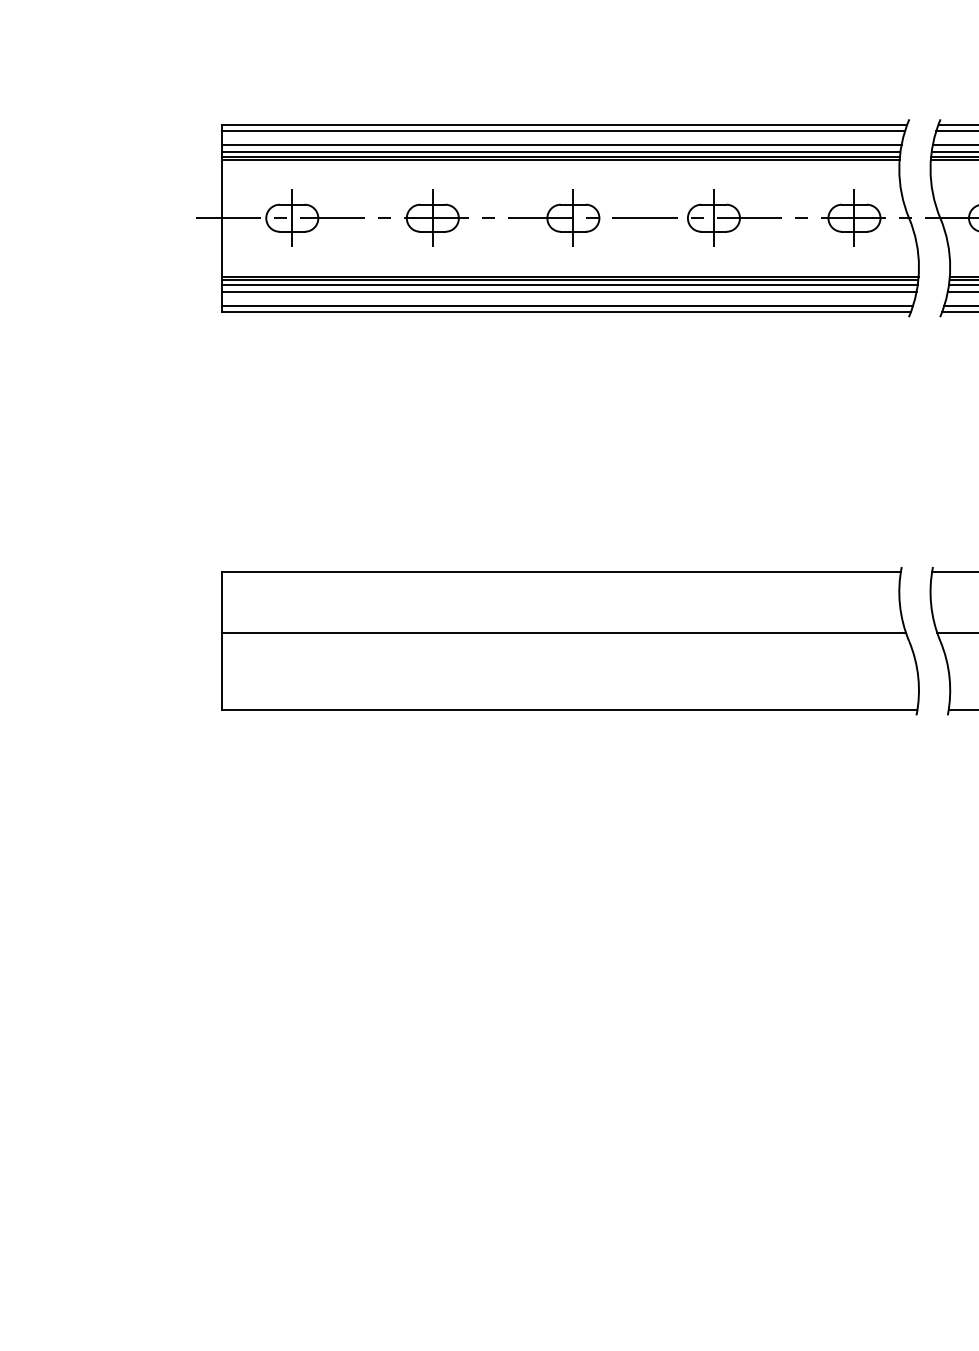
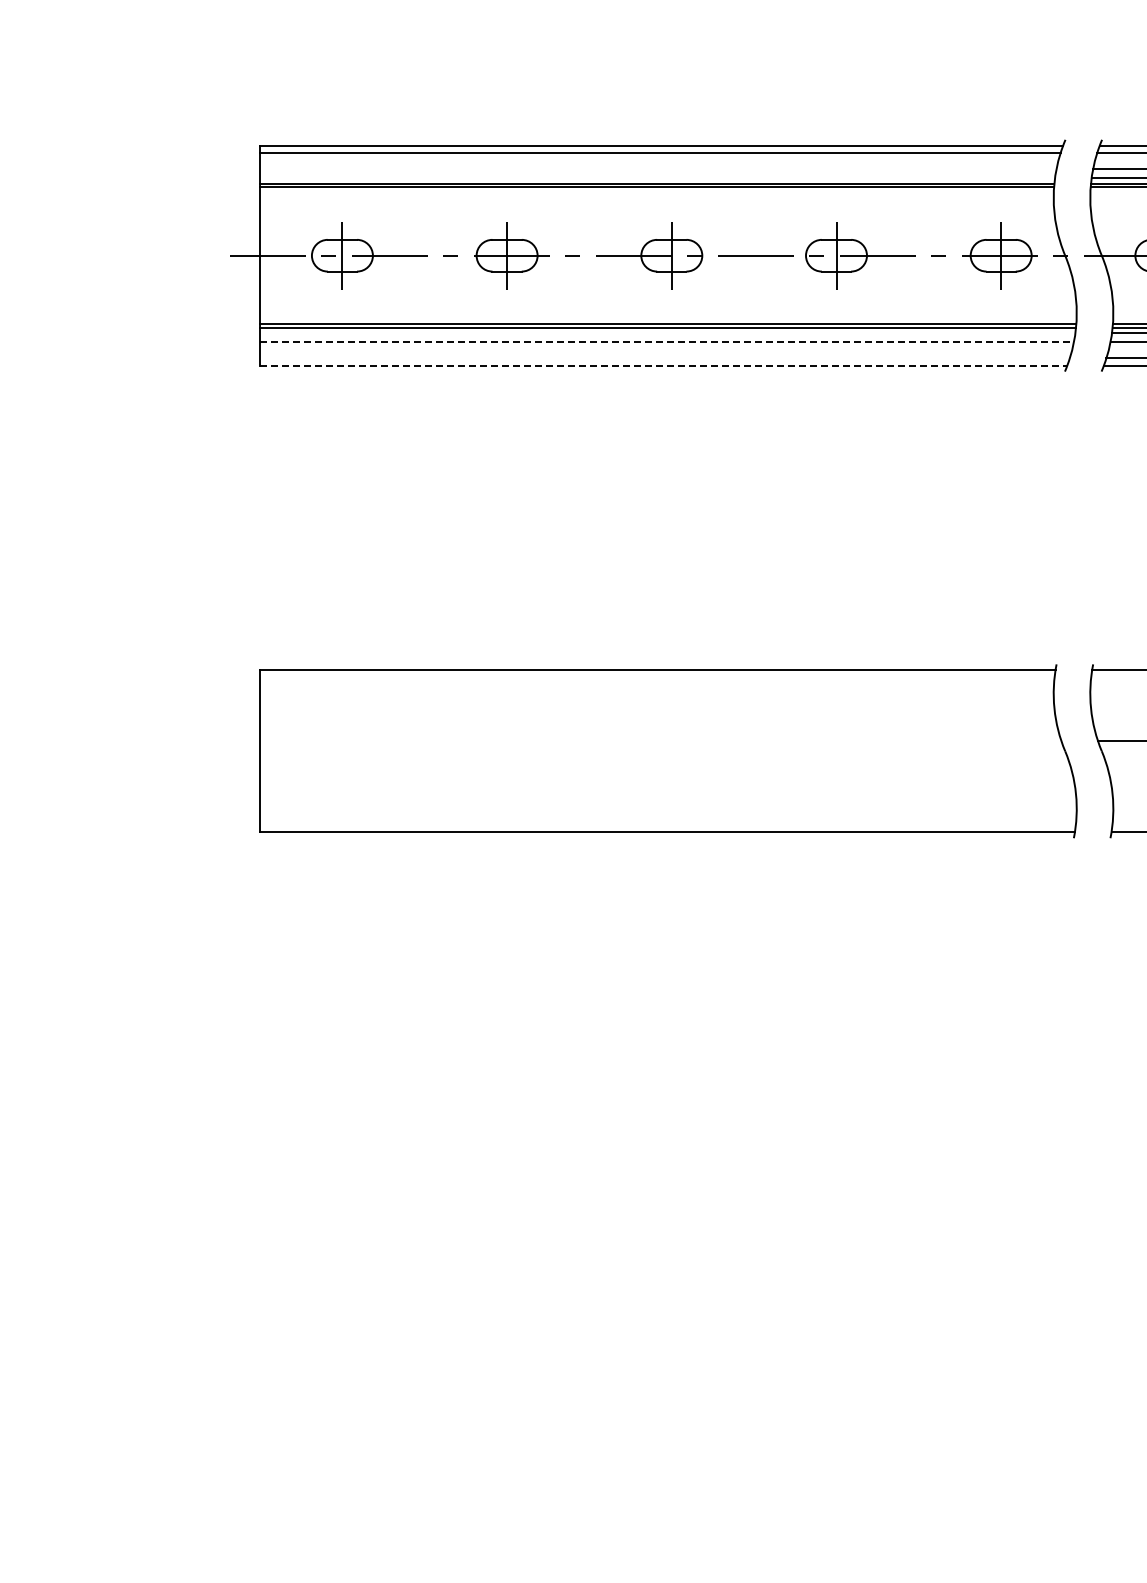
line: (562, 144) -> (658, 169), removed
line: (561, 152) -> (657, 178), removed
line: (569, 284) -> (667, 333), removed
line: (569, 292) -> (667, 342), solid -> dashed
line: (567, 305) -> (664, 358), removed
line: (566, 311) -> (663, 365), solid -> dashed
line: (563, 632) -> (660, 741), removed

